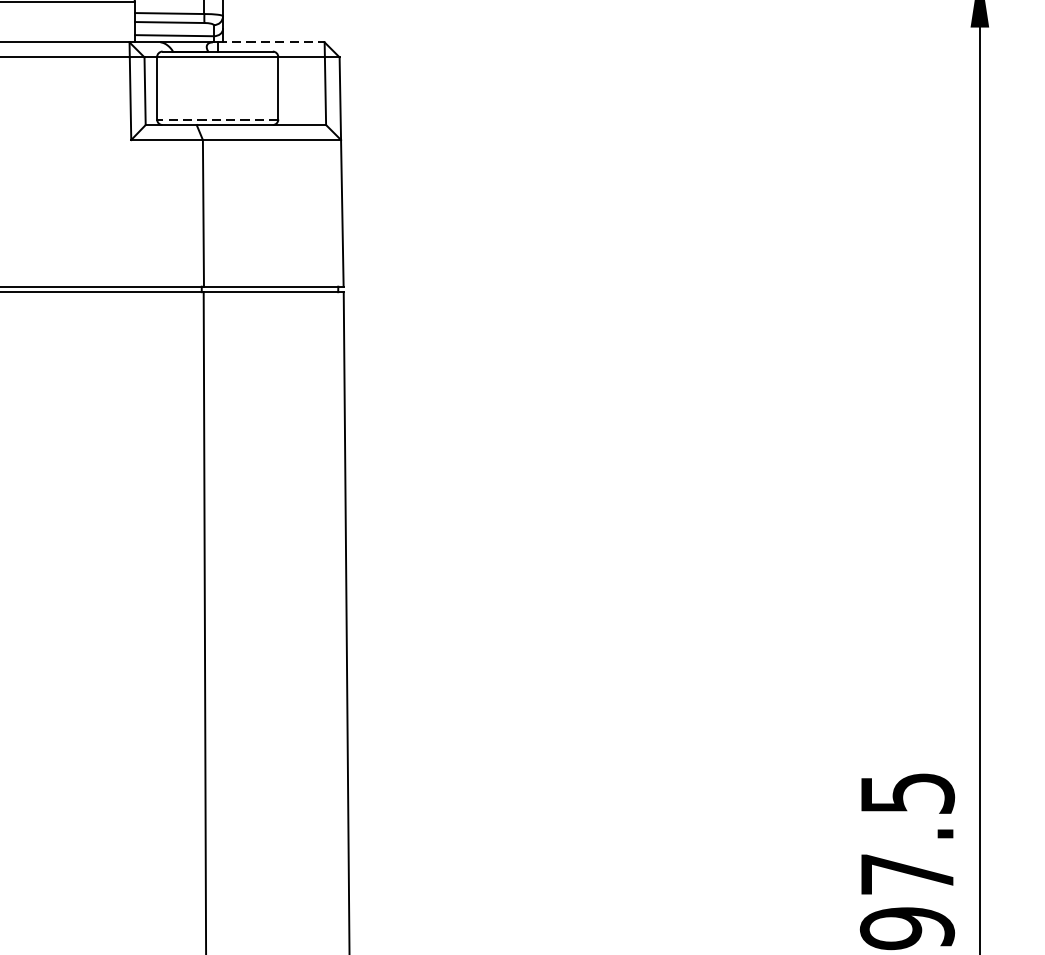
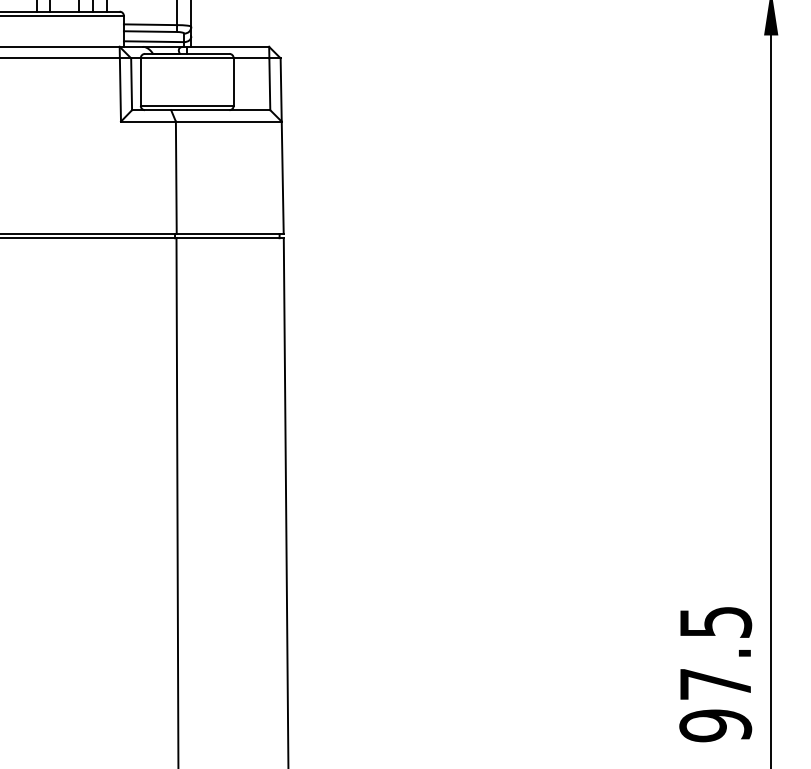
line: (271, 41) -> (228, 46), dashed -> solid
line: (216, 118) -> (186, 105), dashed -> solid

